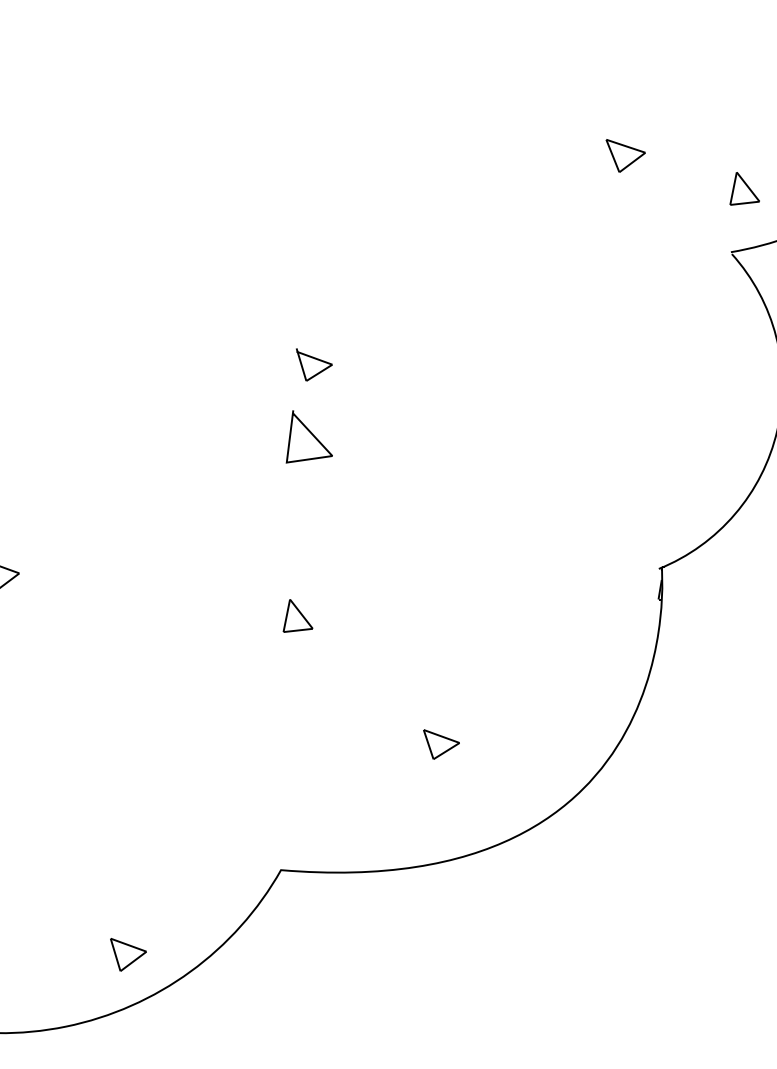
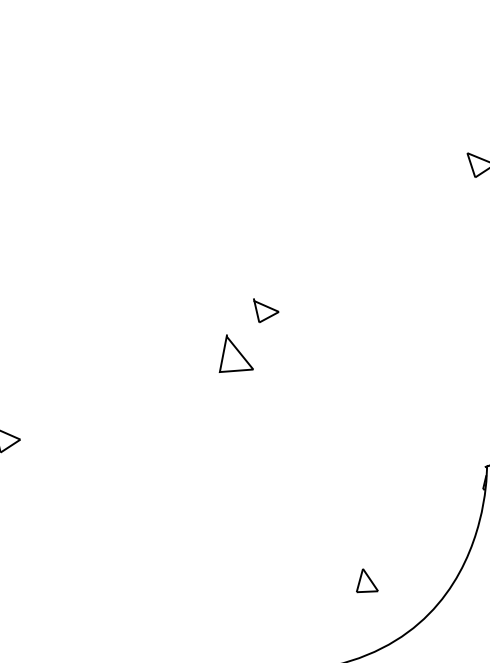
part: (314, 364) -> (266, 310), moved
part: (297, 615) -> (367, 580), moved
part: (441, 744) -> (318, 584), removed

